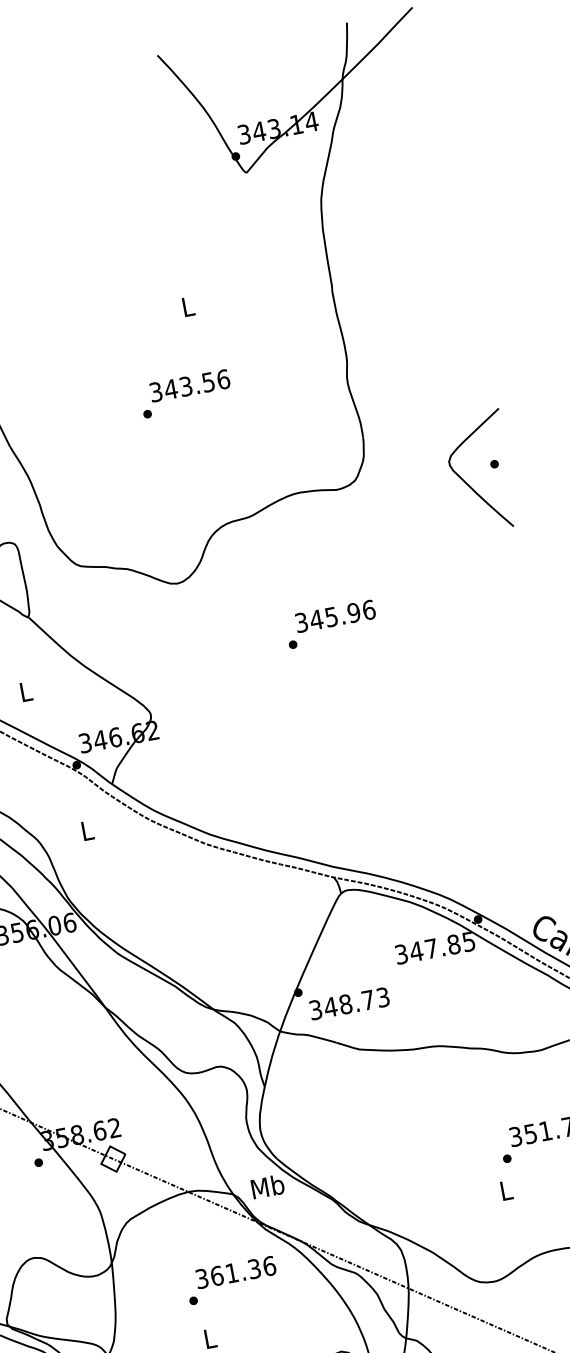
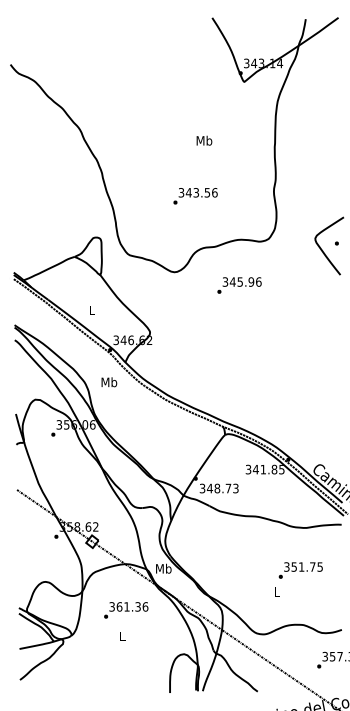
text: (188, 306) -> (204, 140), L -> Mb
text: (185, 394) -> (195, 196), moved
text: (331, 624) -> (239, 285), moved
text: (87, 830) -> (109, 382), L -> Mb
text: (429, 948) -> (262, 469), 347.85 -> 341.85
text: (232, 1280) -> (126, 610), moved

